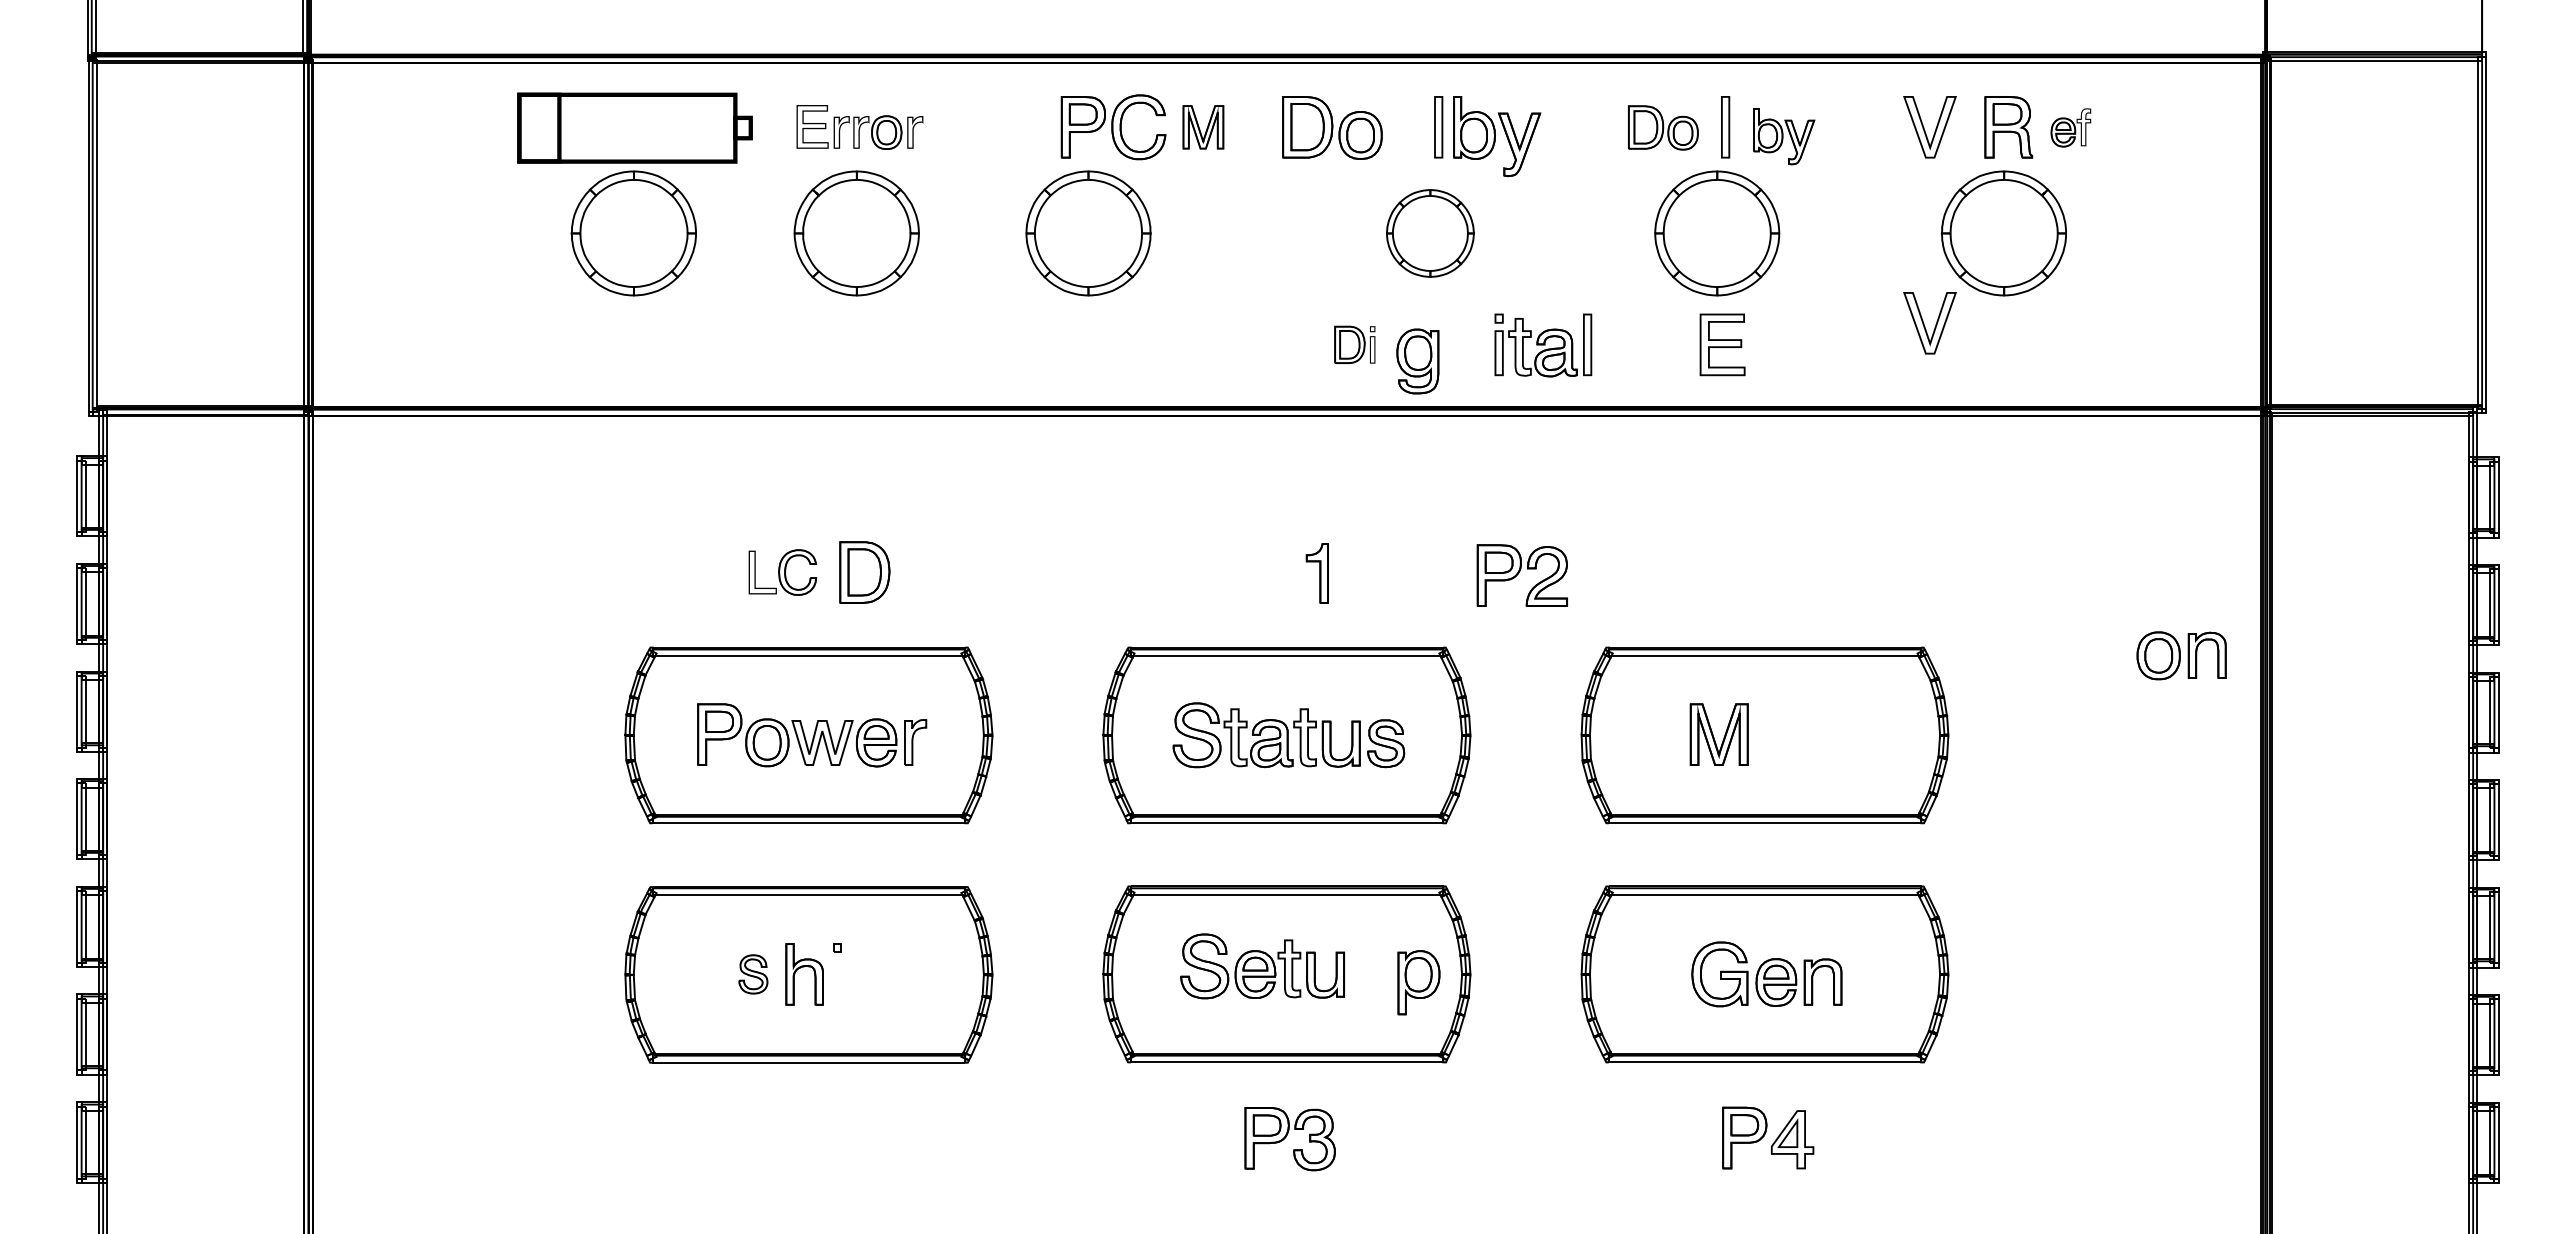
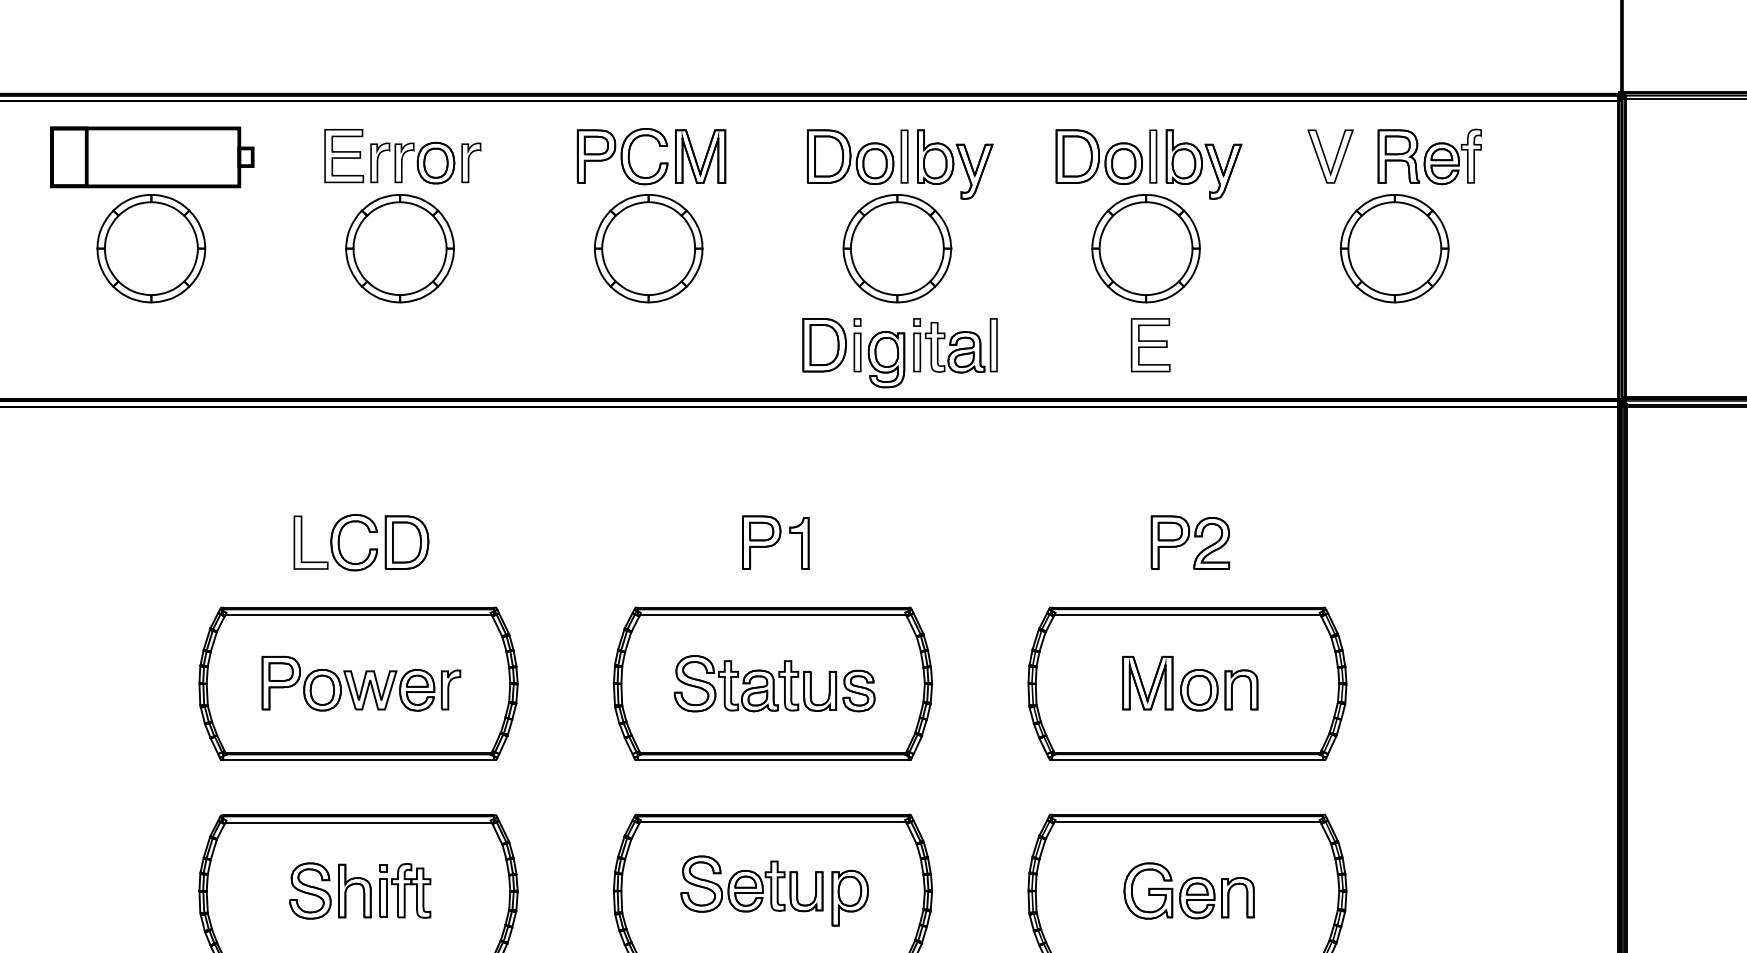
part: (859, 127) -> (402, 156), size x1.43
part: (1203, 127) -> (700, 156), size x1.43
part: (1332, 127) -> (850, 156), moved
part: (1663, 127) -> (1099, 156), size x1.43
part: (2070, 127) -> (1452, 156), size x1.67
part: (1784, 136) -> (1204, 164), size x1.43
part: (634, 194) -> (151, 214), moved
part: (1088, 233) -> (648, 248), moved
part: (1430, 233) -> (897, 248), size x1.43
part: (1929, 323) -> (1330, 326), removed
part: (1354, 344) -> (831, 344), size x1.67
part: (1543, 345) -> (955, 345), moved
part: (782, 572) -> (335, 542), size x1.43
part: (1273, 572) -> (761, 542), added
part: (1521, 575) -> (1189, 542), moved
part: (2181, 655) -> (1219, 689), moved
part: (753, 974) -> (310, 891), size x1.67
part: (862, 974) -> (405, 891), added
part: (1418, 982) -> (849, 898), moved

